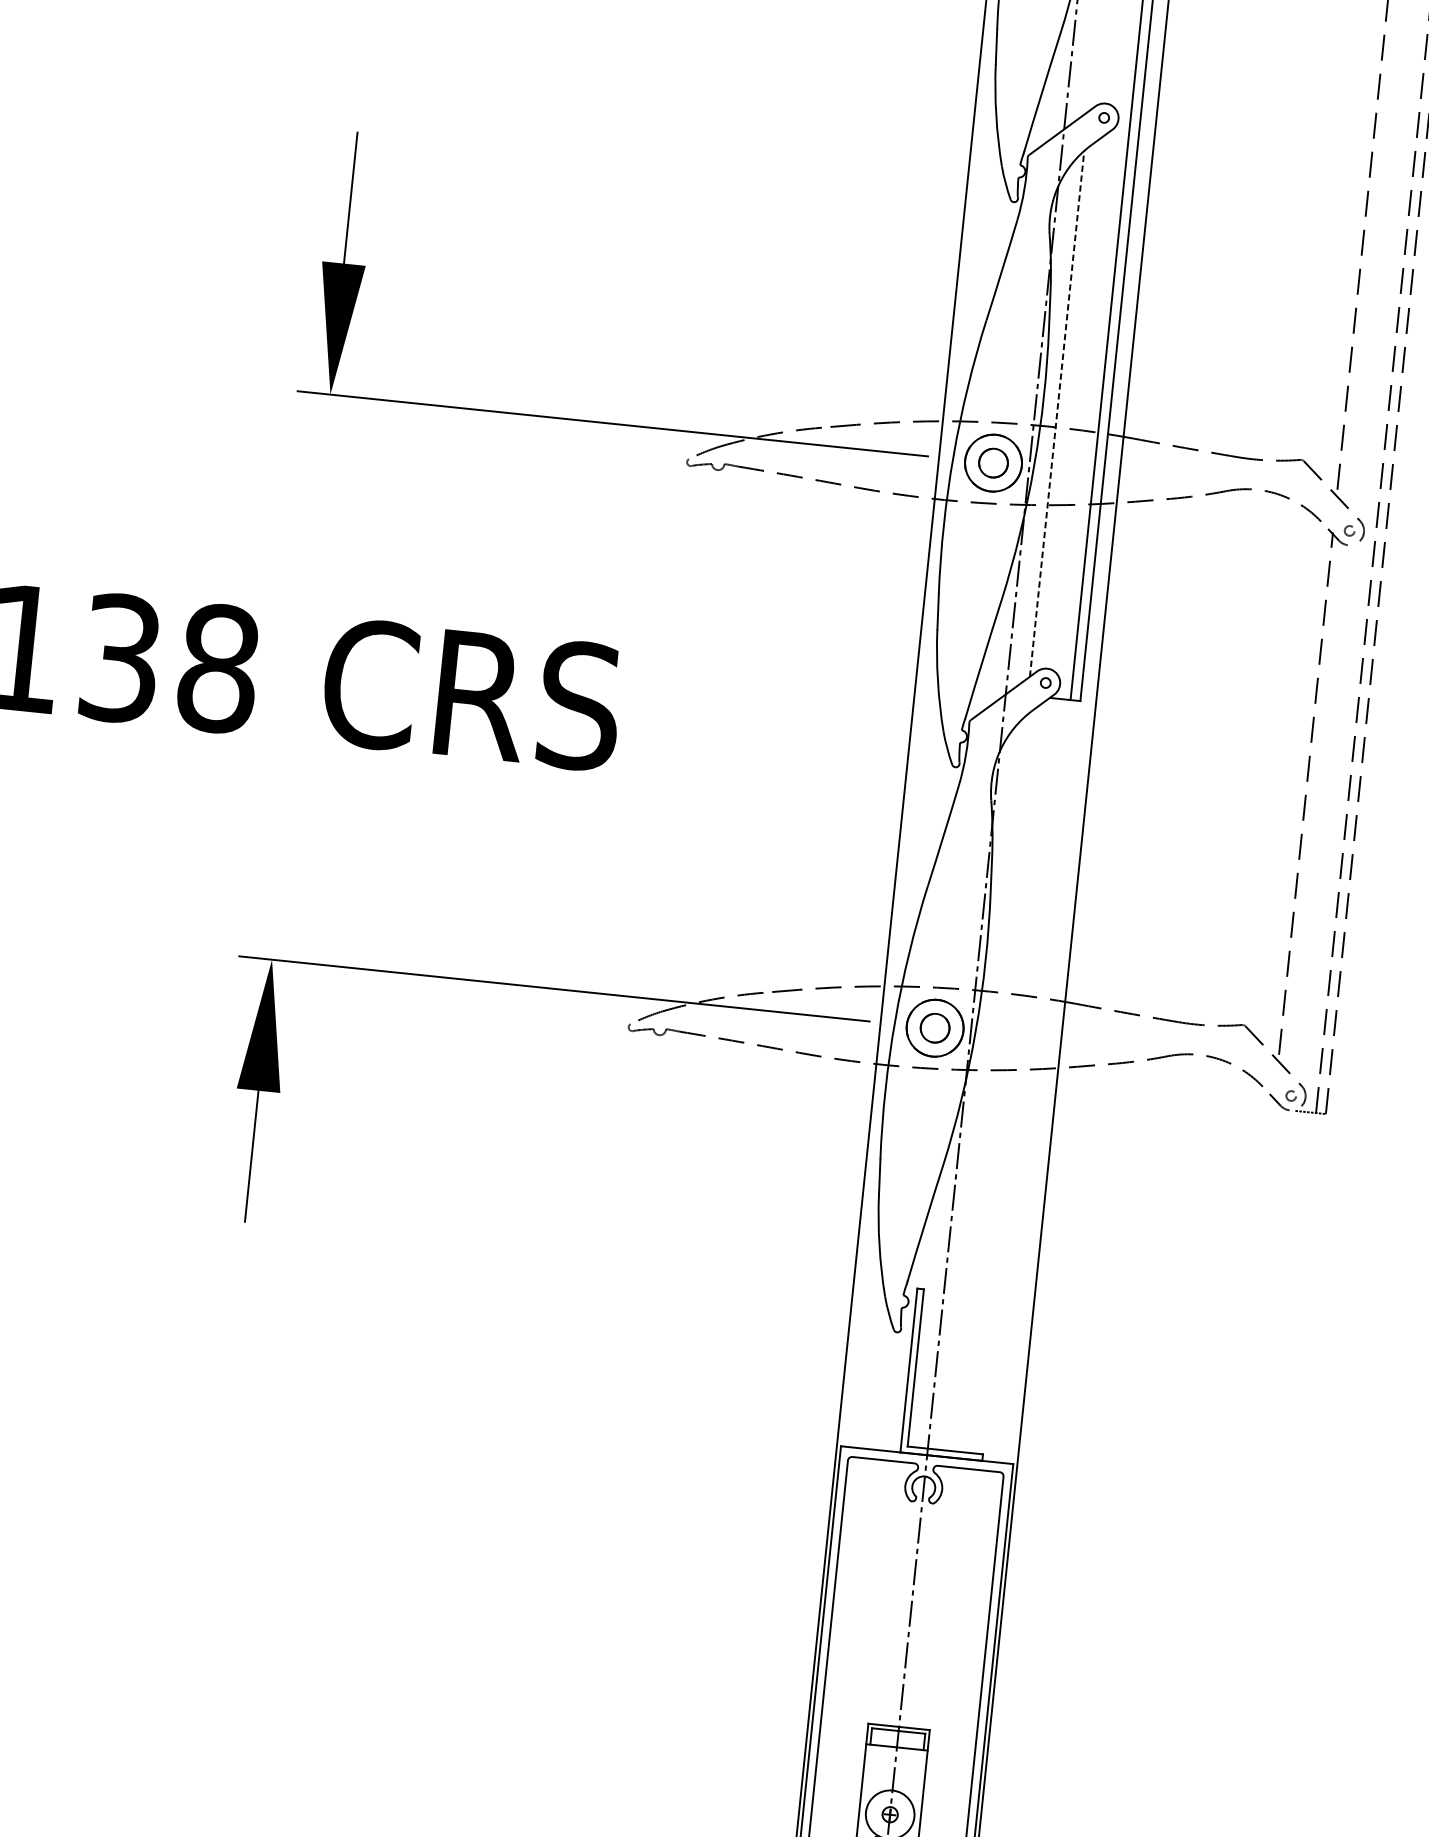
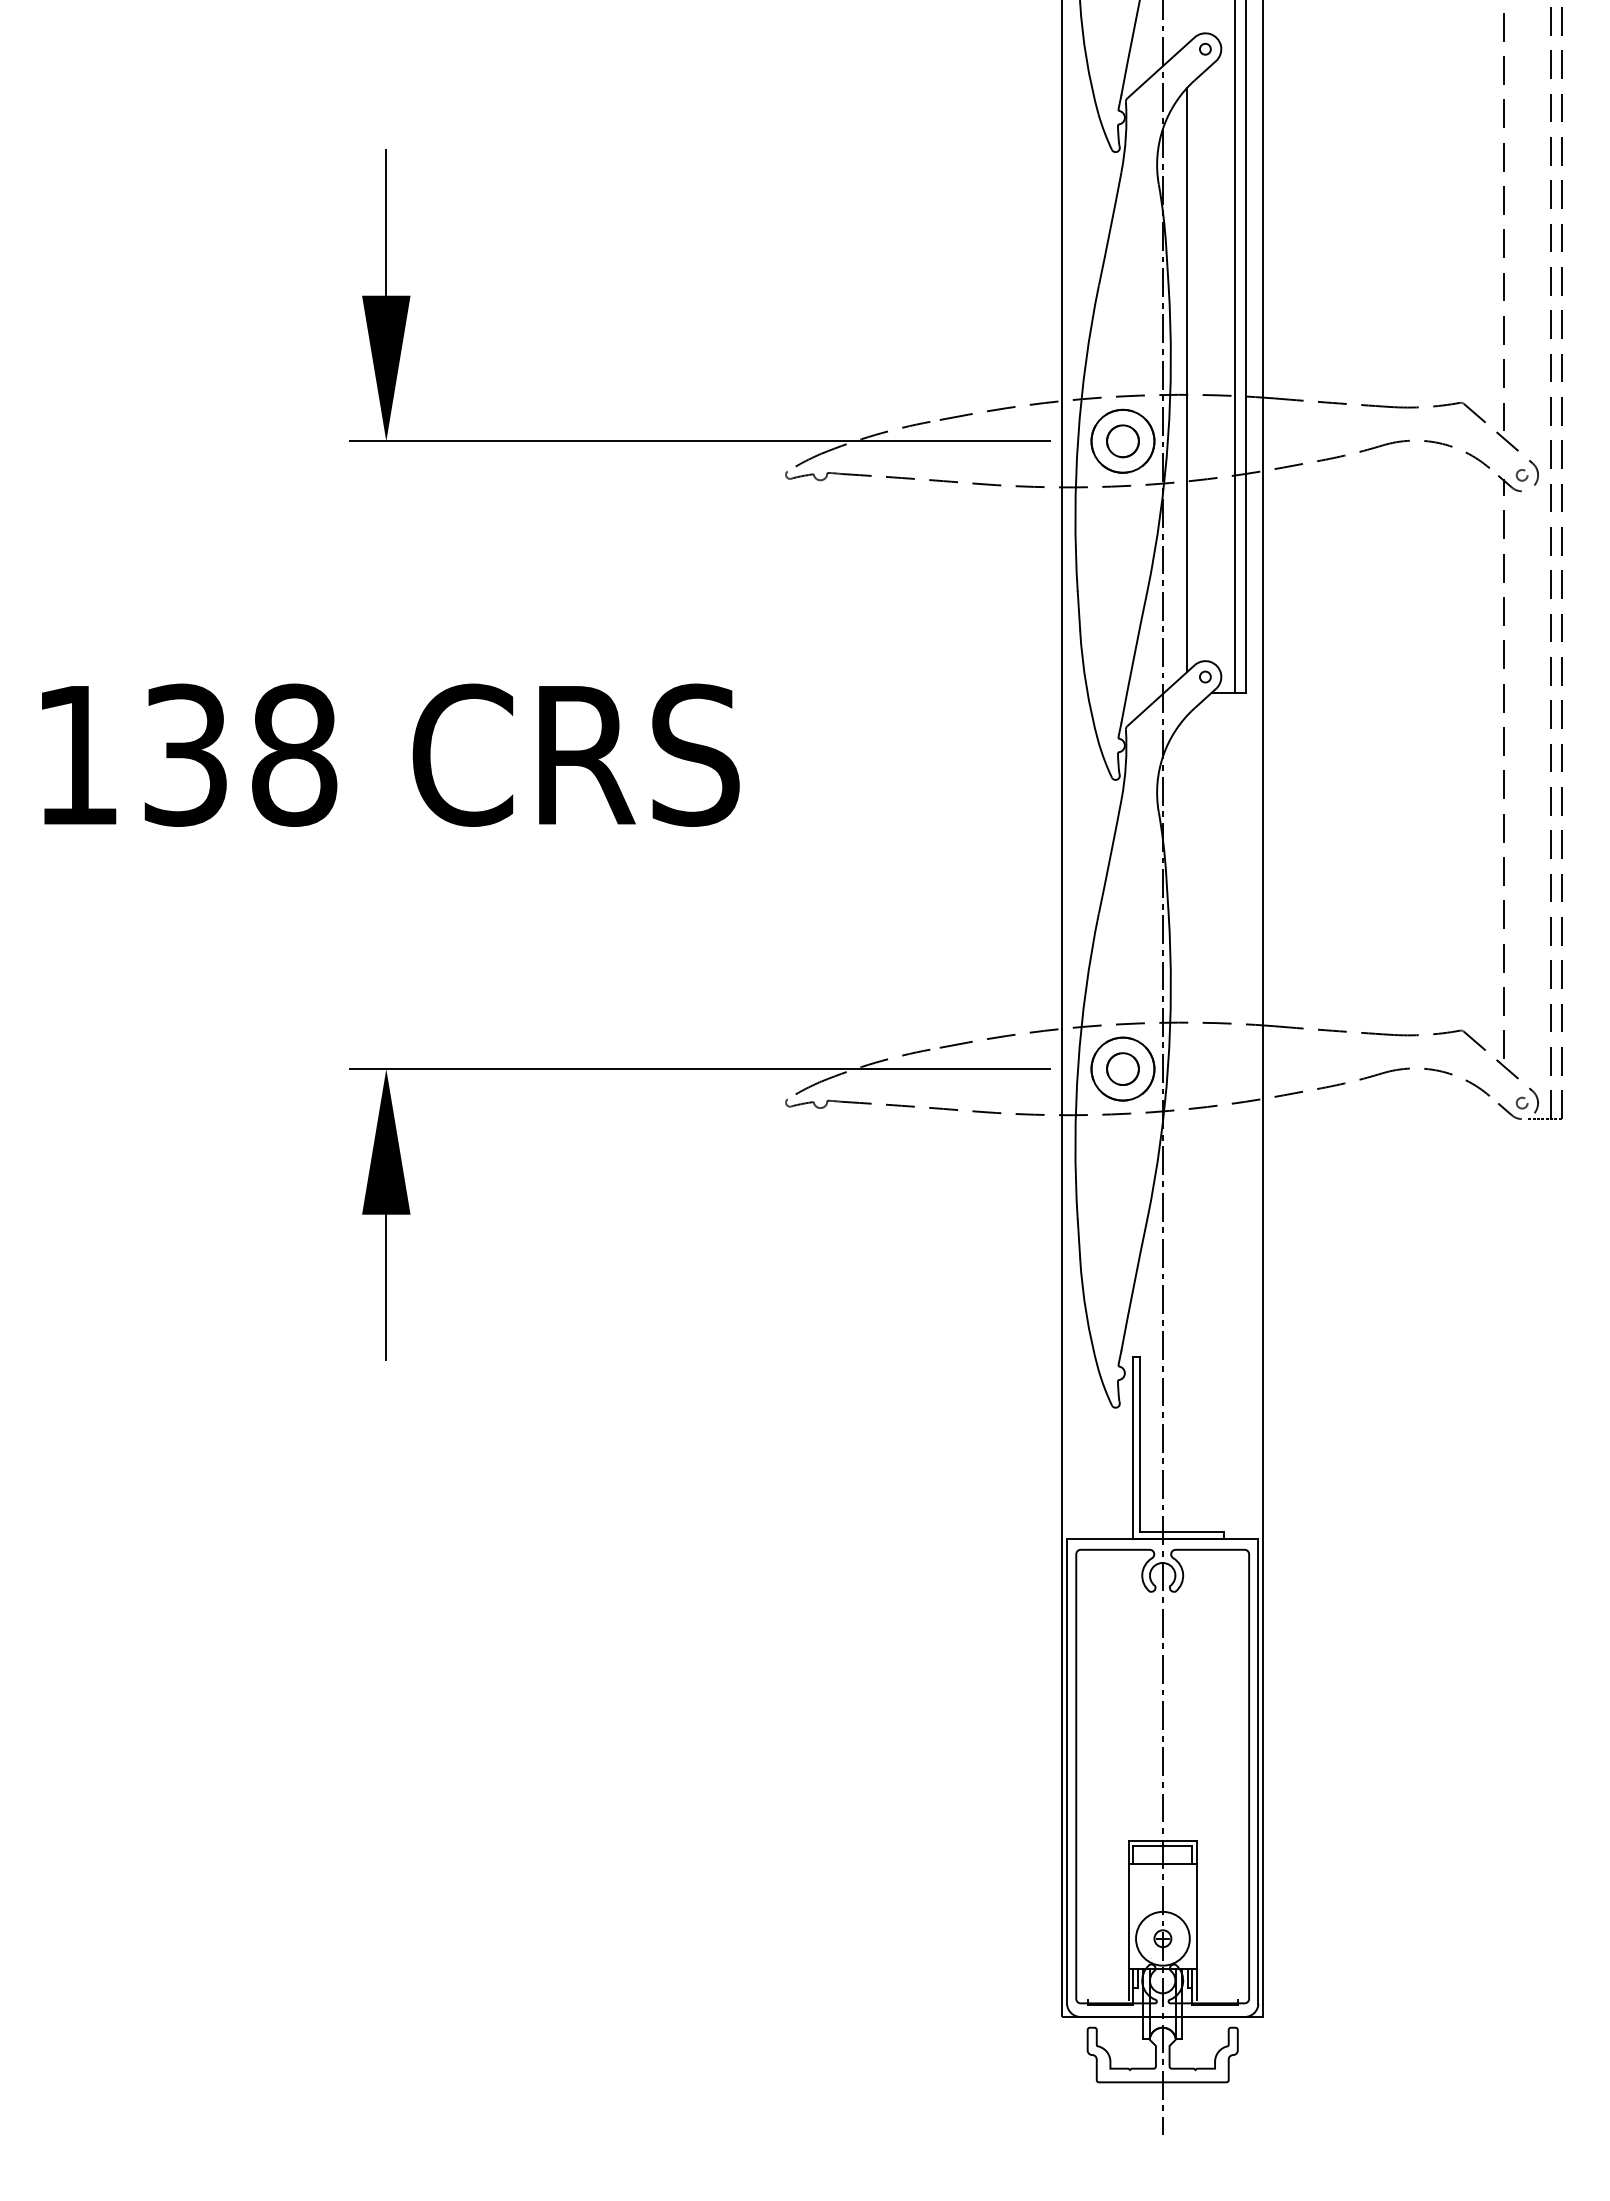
line: (1057, 413) -> (1187, 379), dashed -> solid

